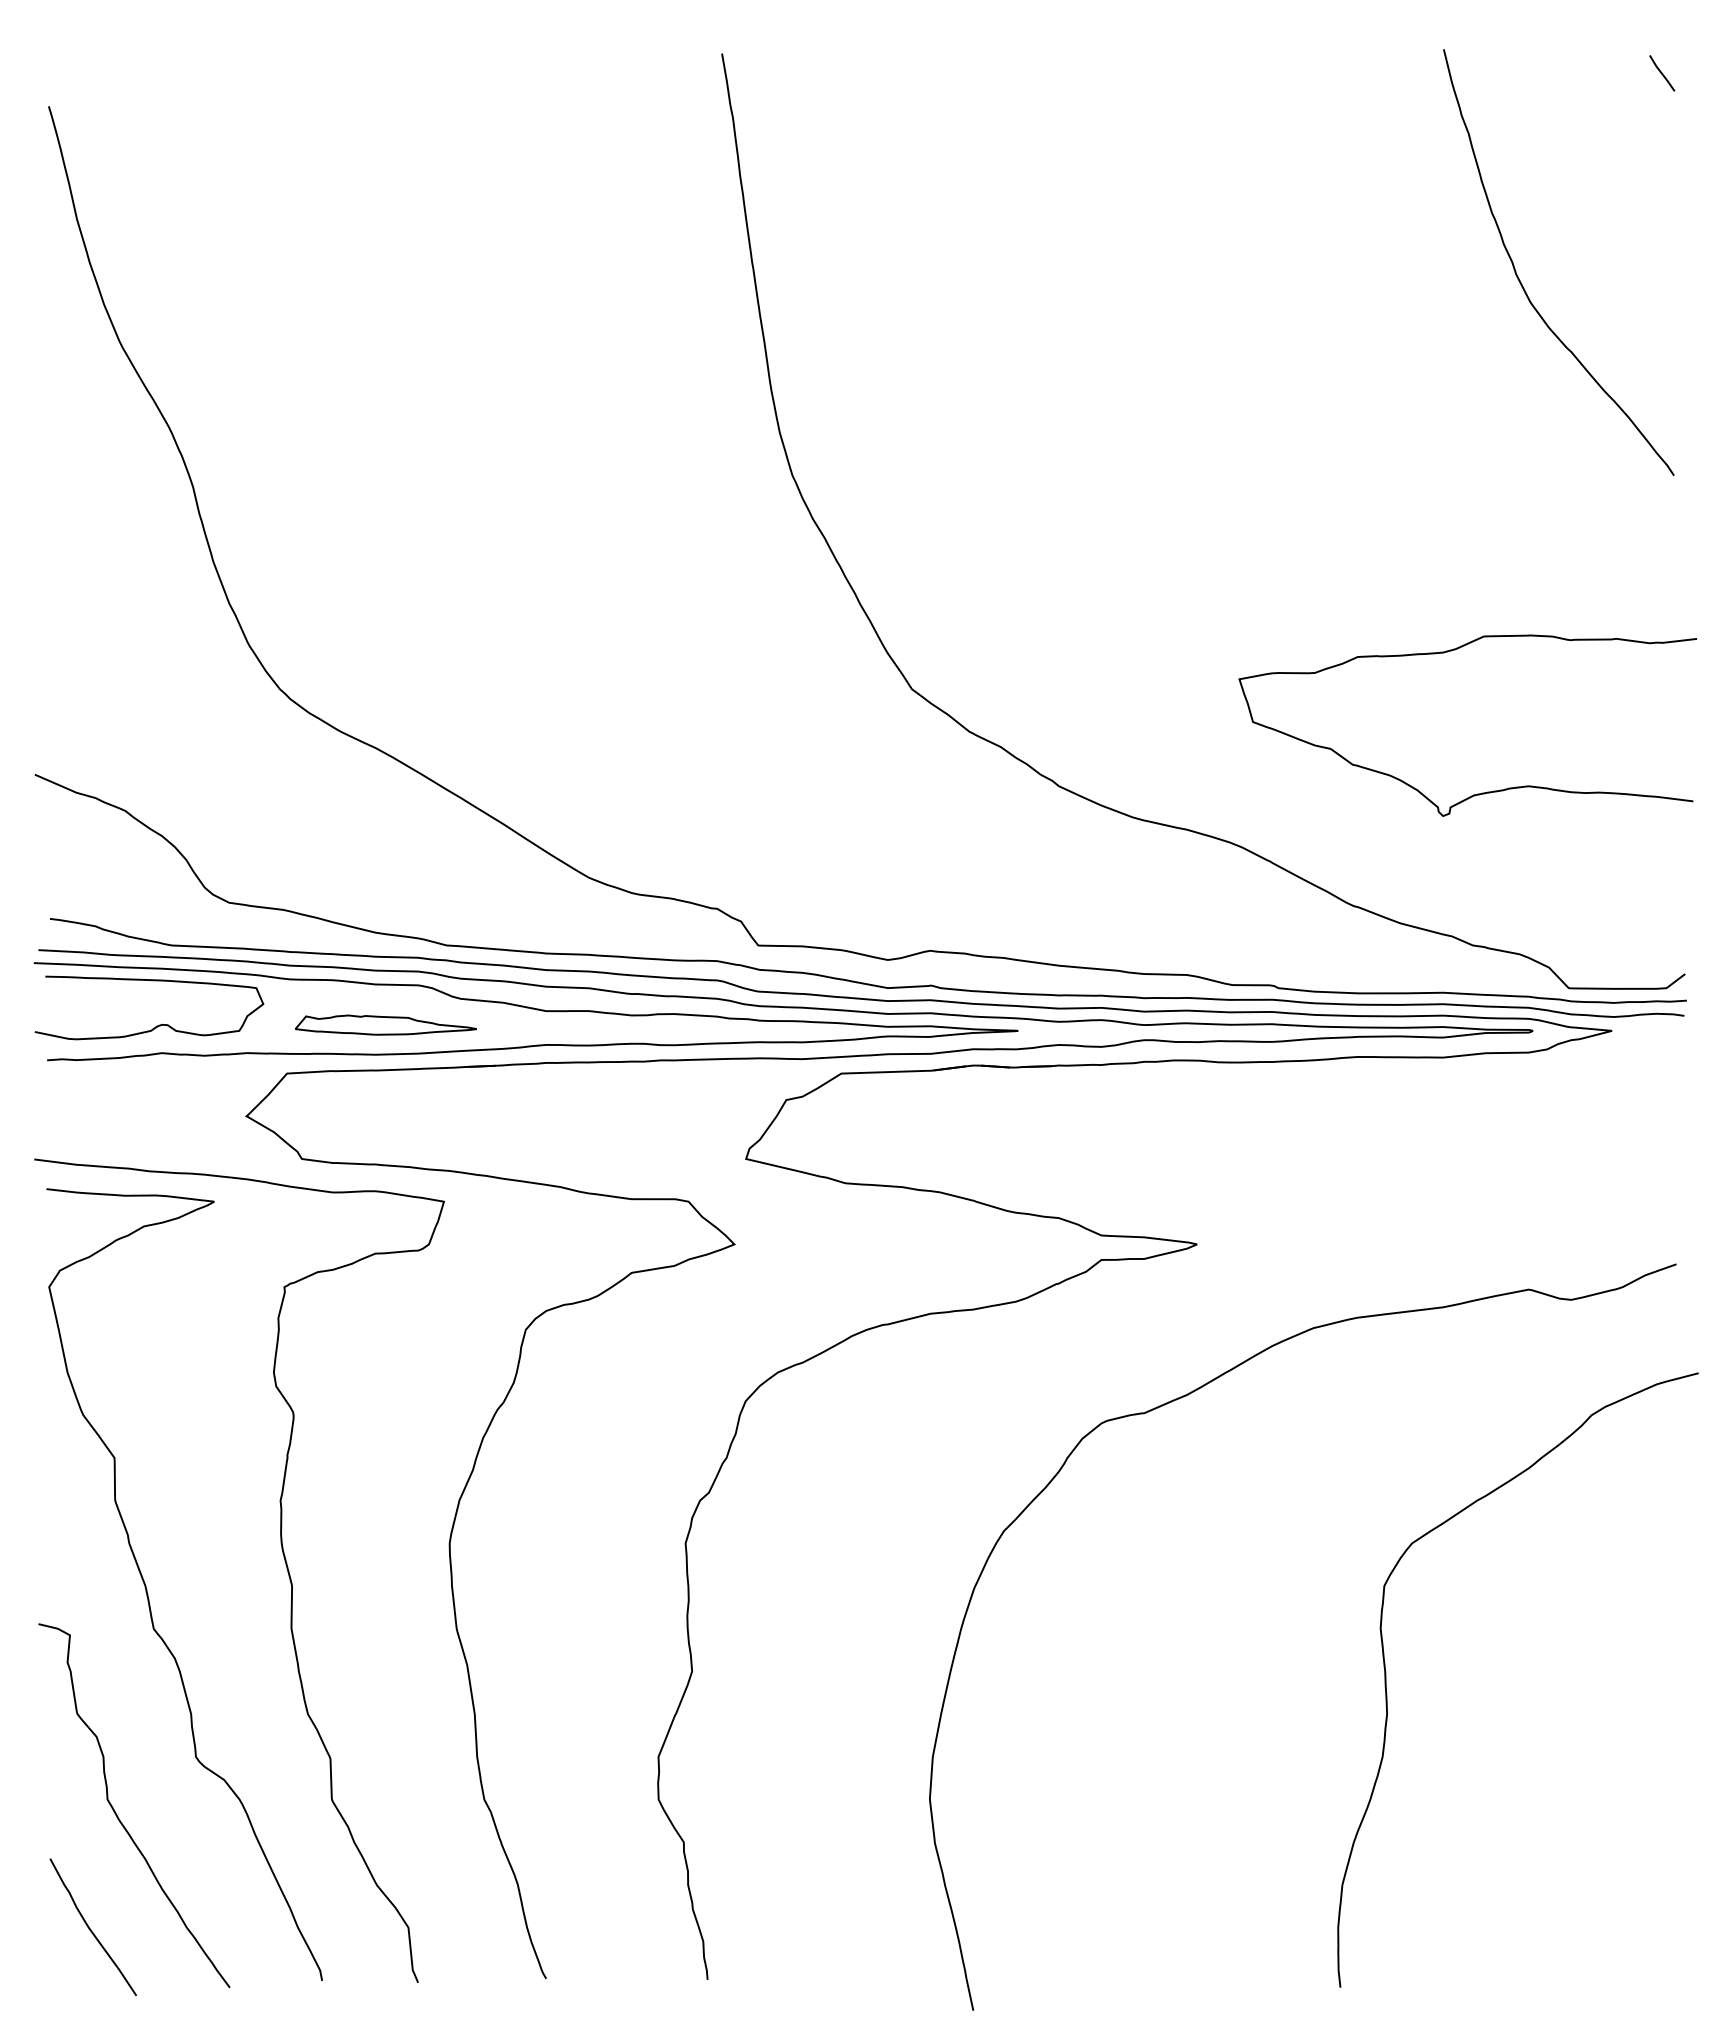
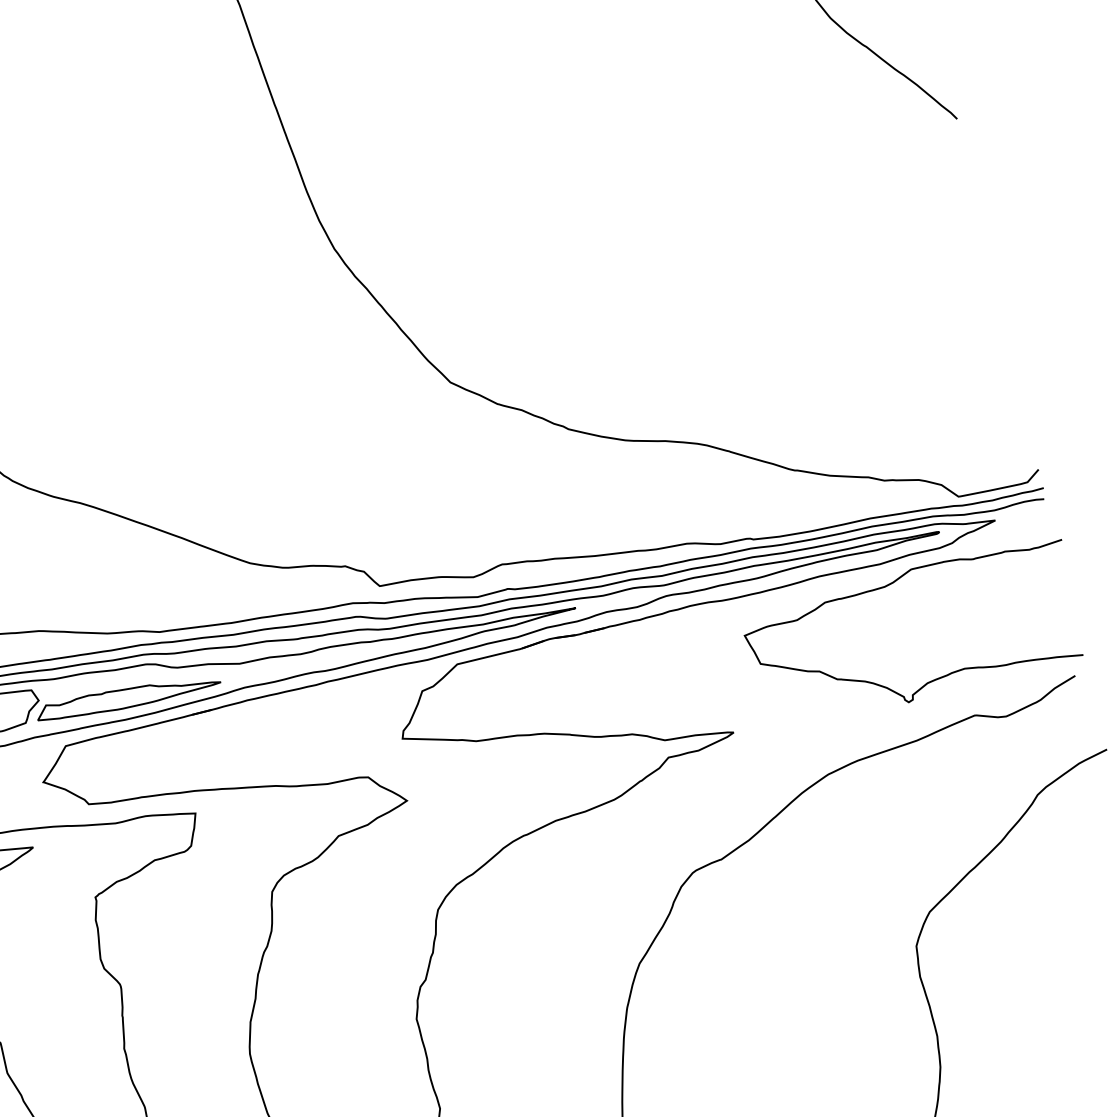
curve: (1482, 792) -> (933, 679), moved
part: (385, 1024) -> (128, 696), size x1.43

